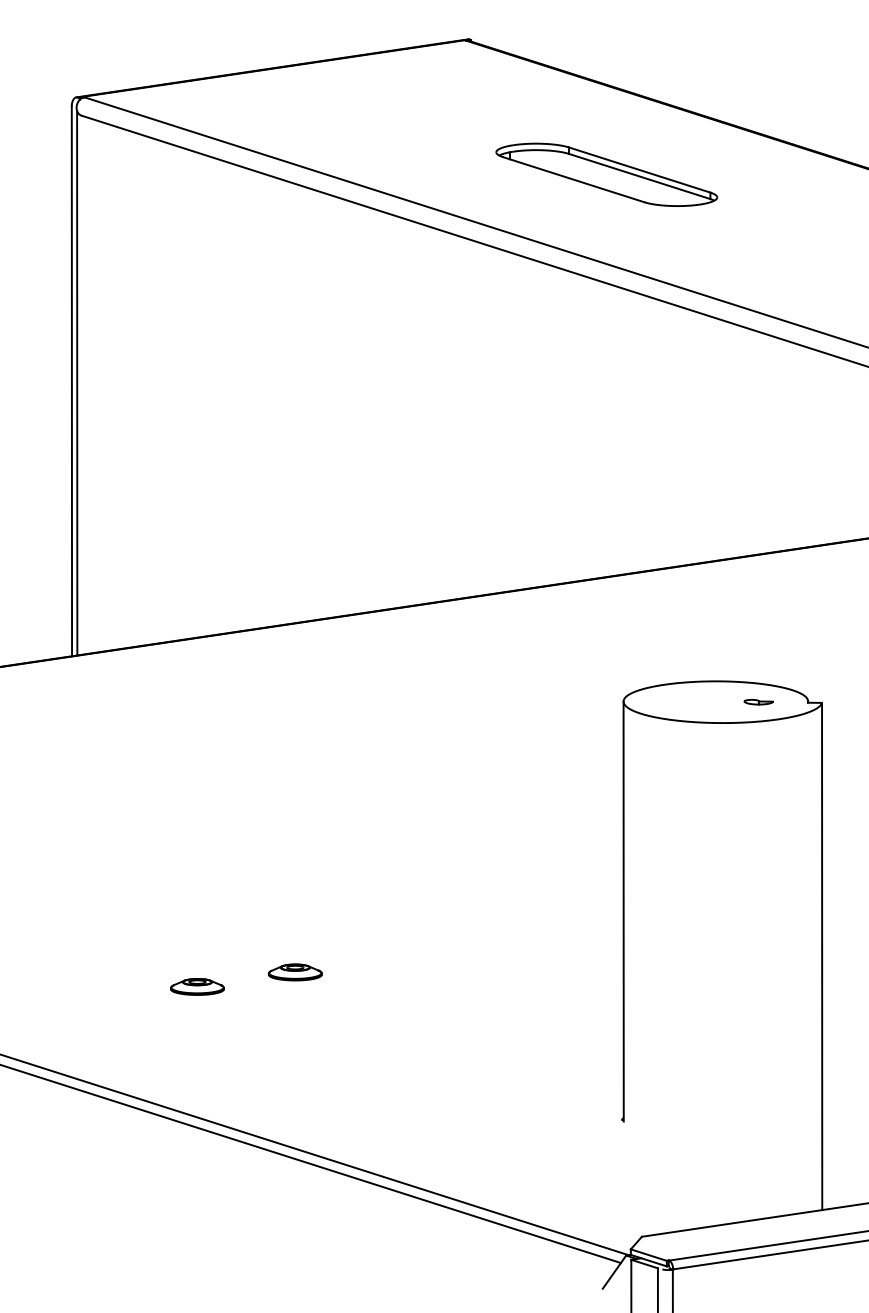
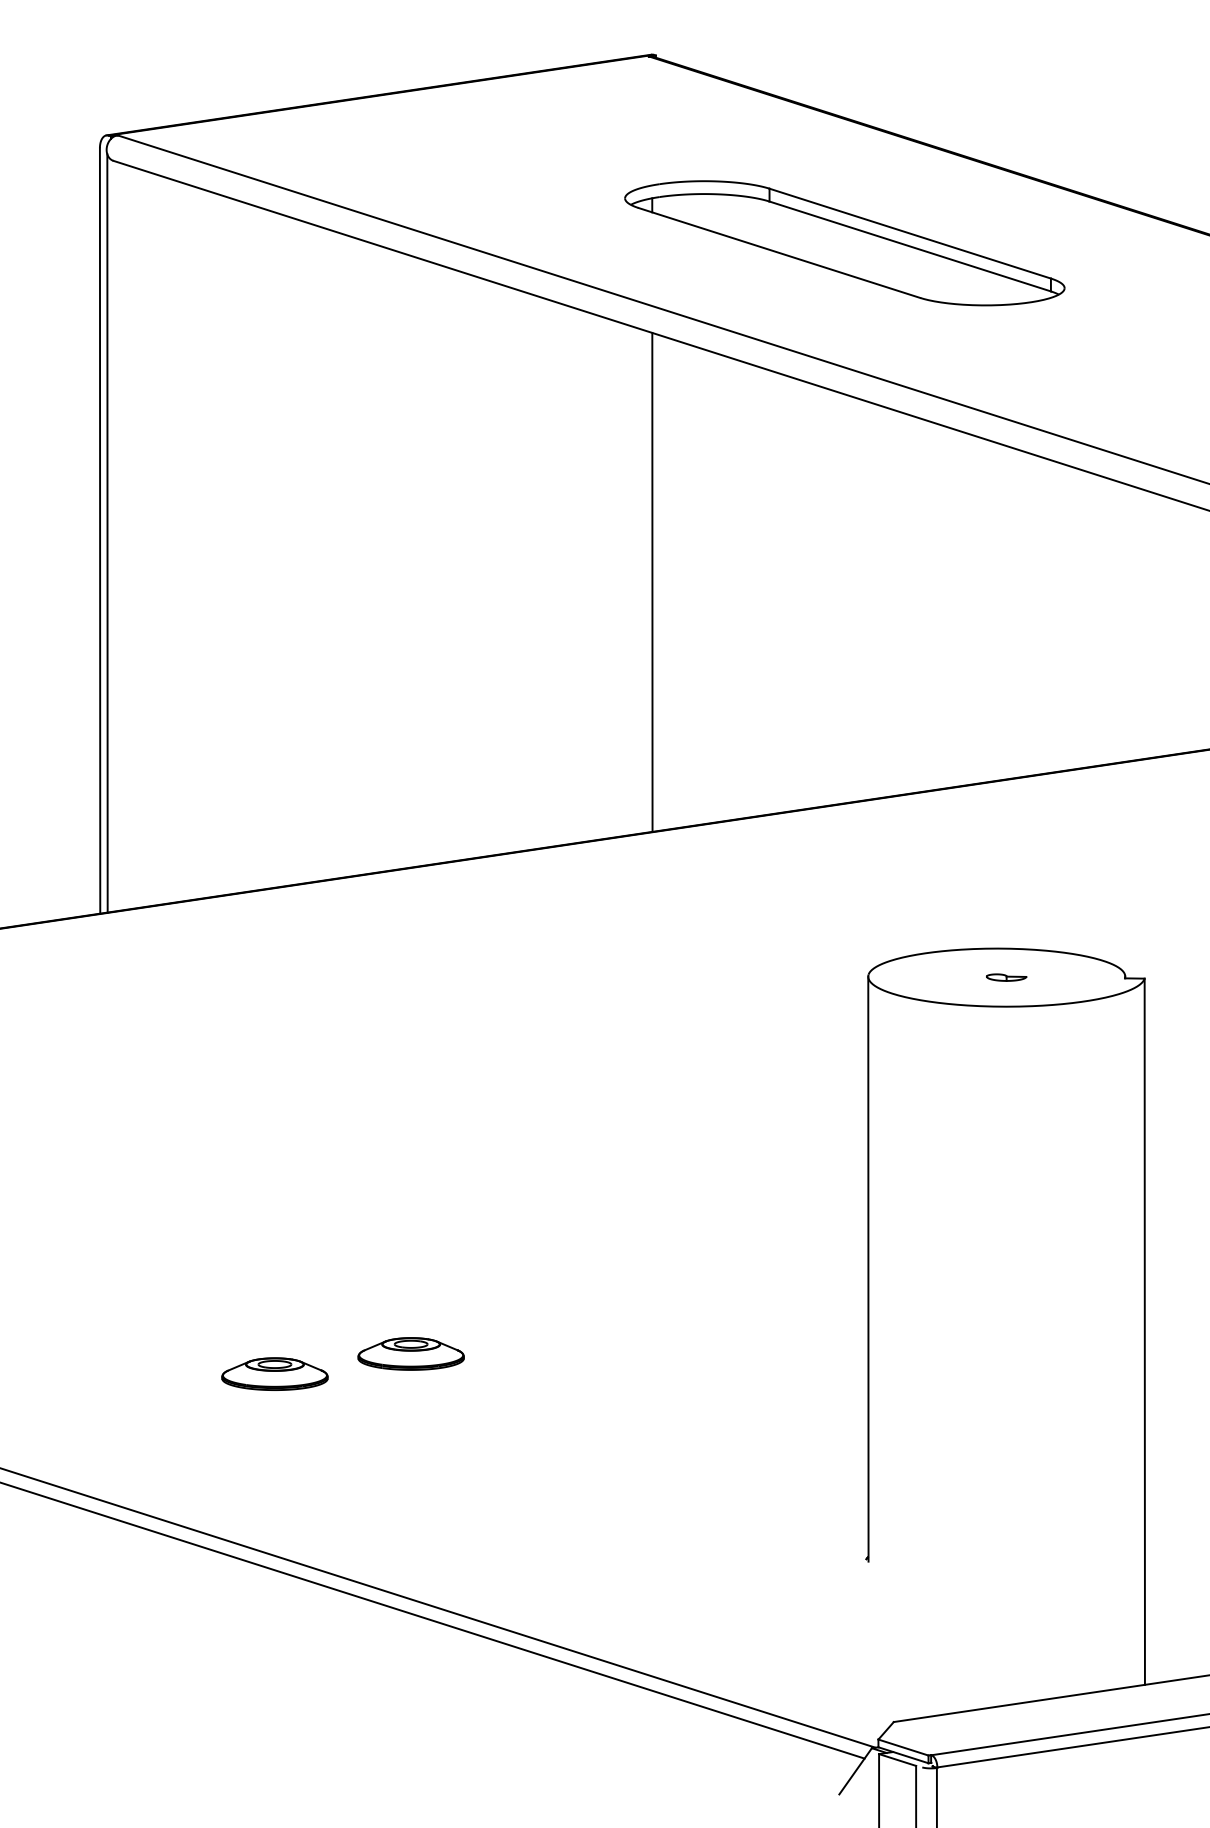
part: (606, 174) -> (844, 242), size x1.43
line: (468, 418) -> (652, 582), added
part: (758, 702) -> (1006, 978), moved
part: (295, 972) -> (411, 1354), size x1.43
part: (197, 986) -> (274, 1373), size x1.43

